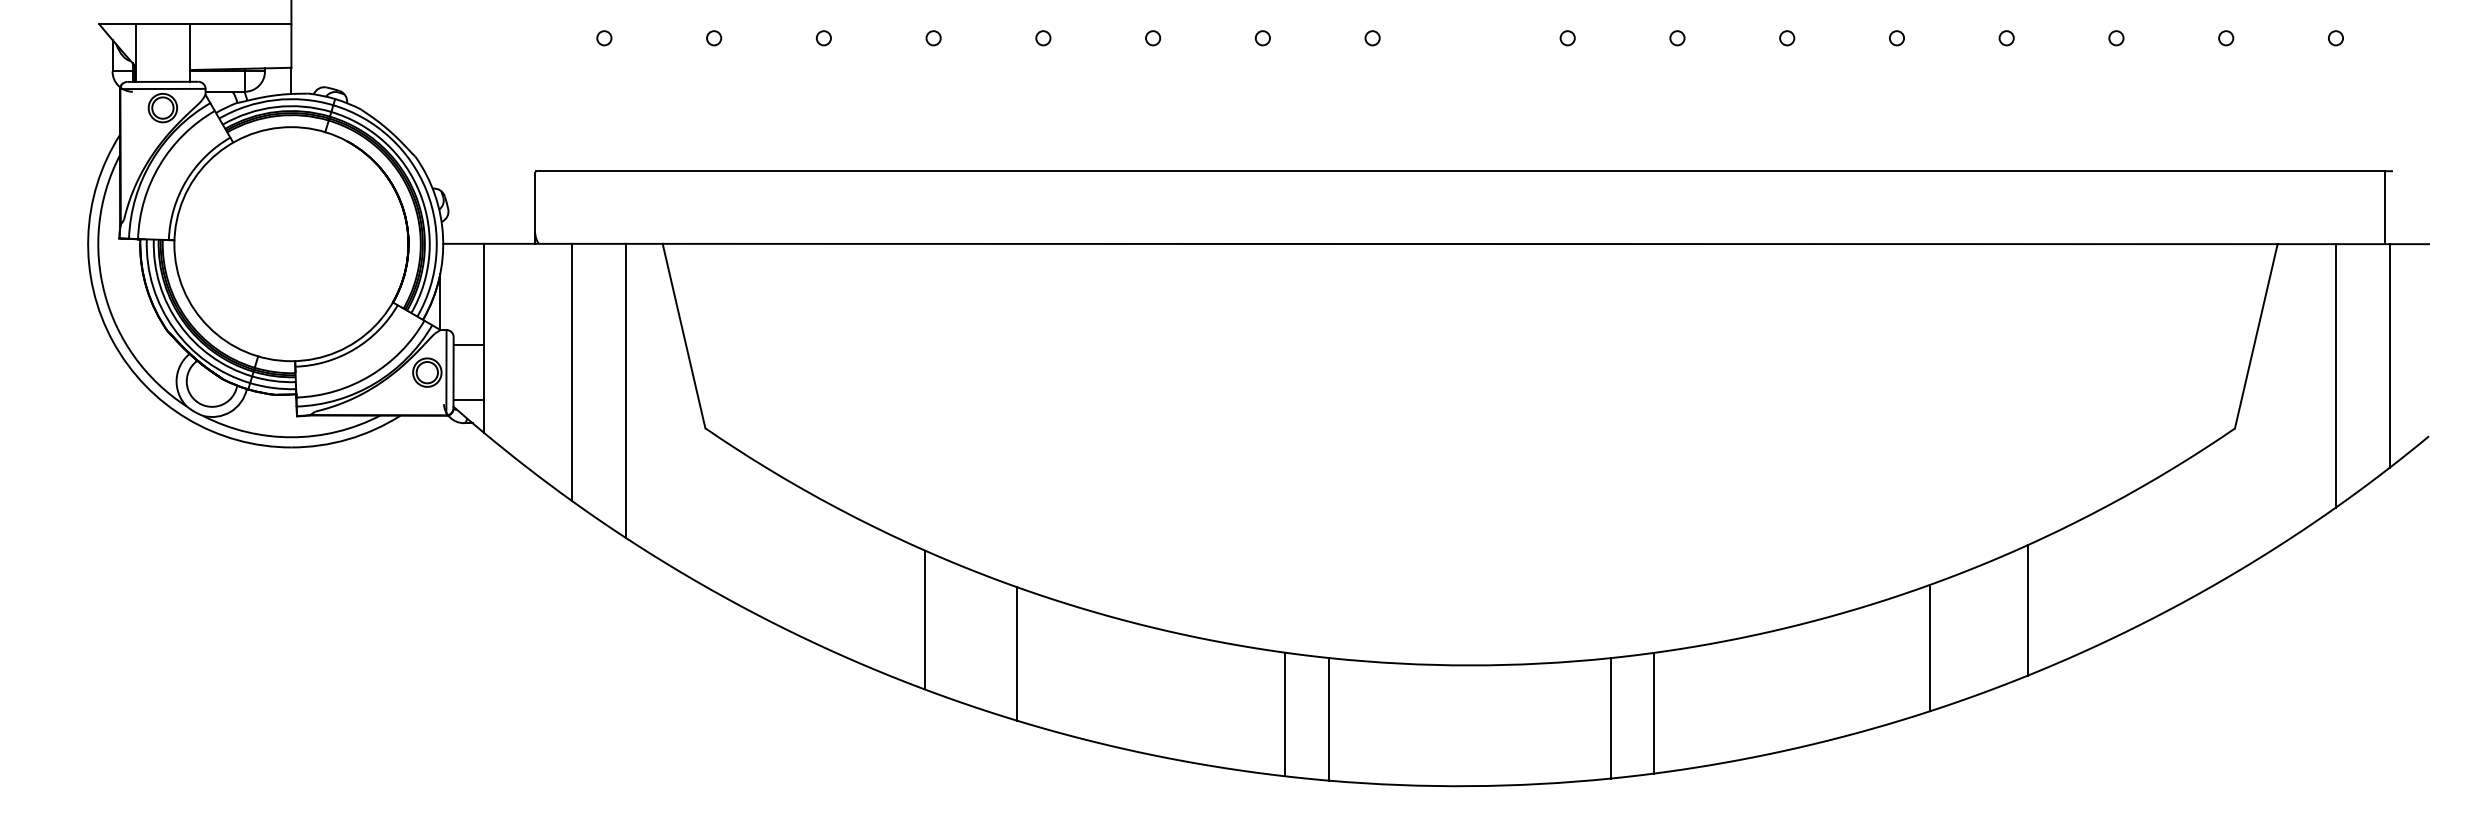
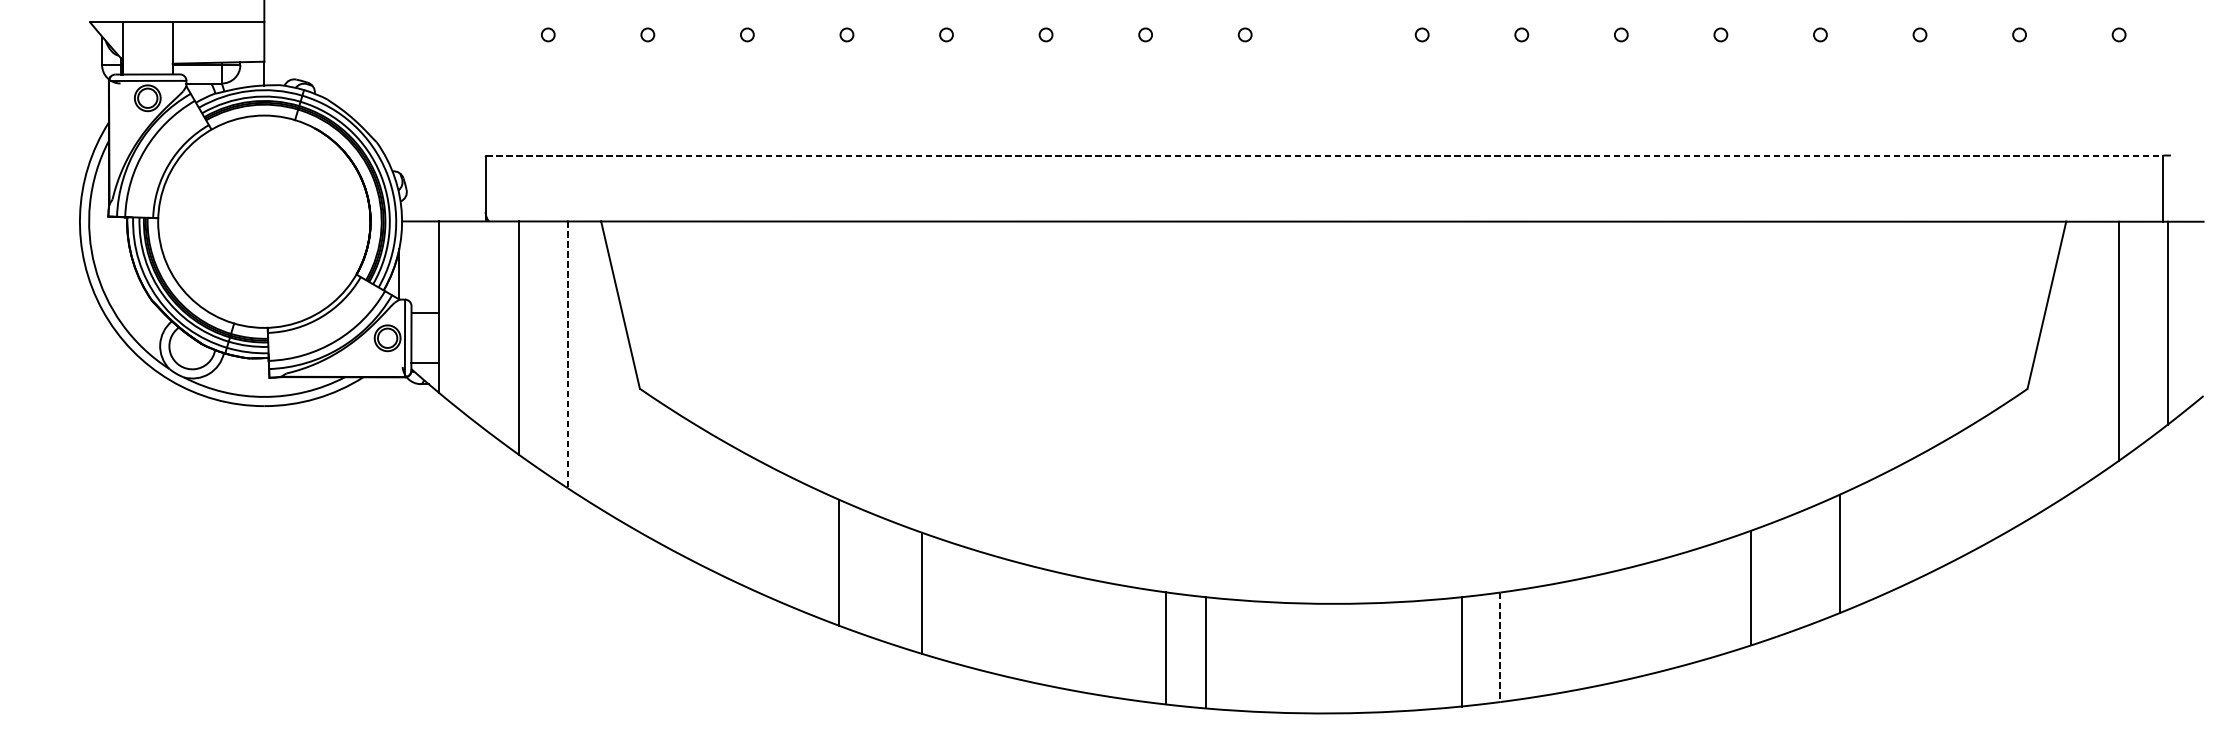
line: (1460, 171) -> (1324, 155), solid -> dashed
line: (625, 391) -> (567, 355), solid -> dashed
line: (1654, 713) -> (1500, 647), solid -> dashed

